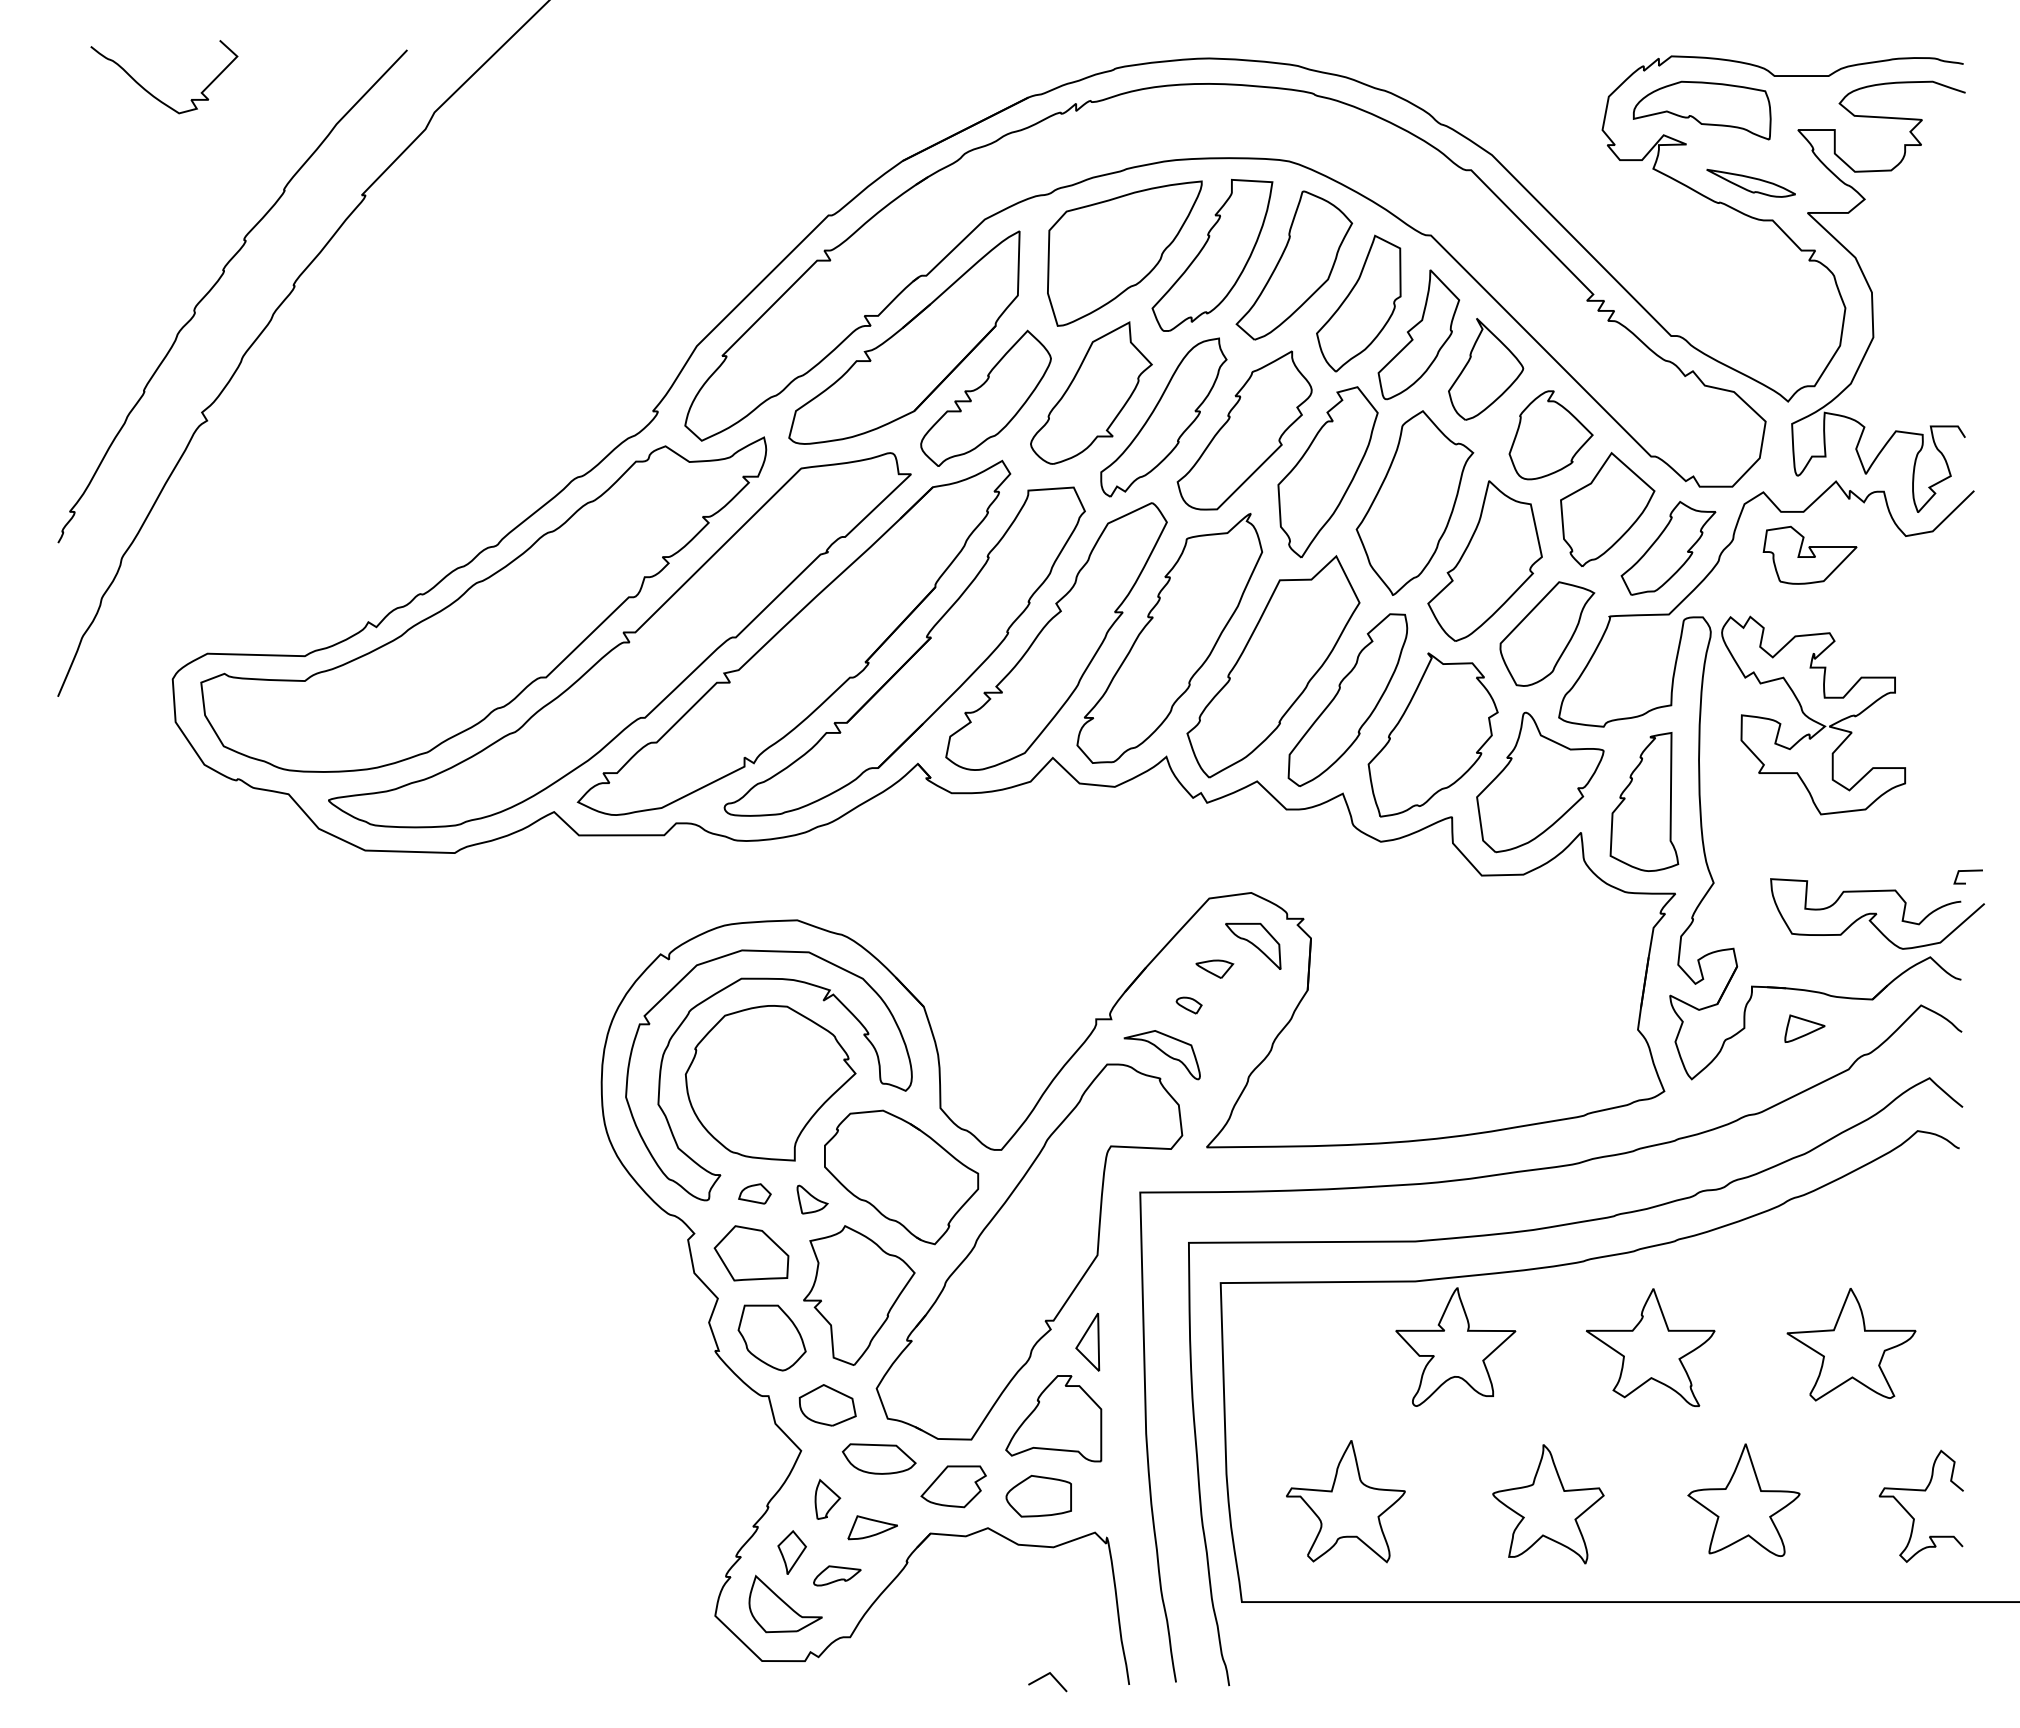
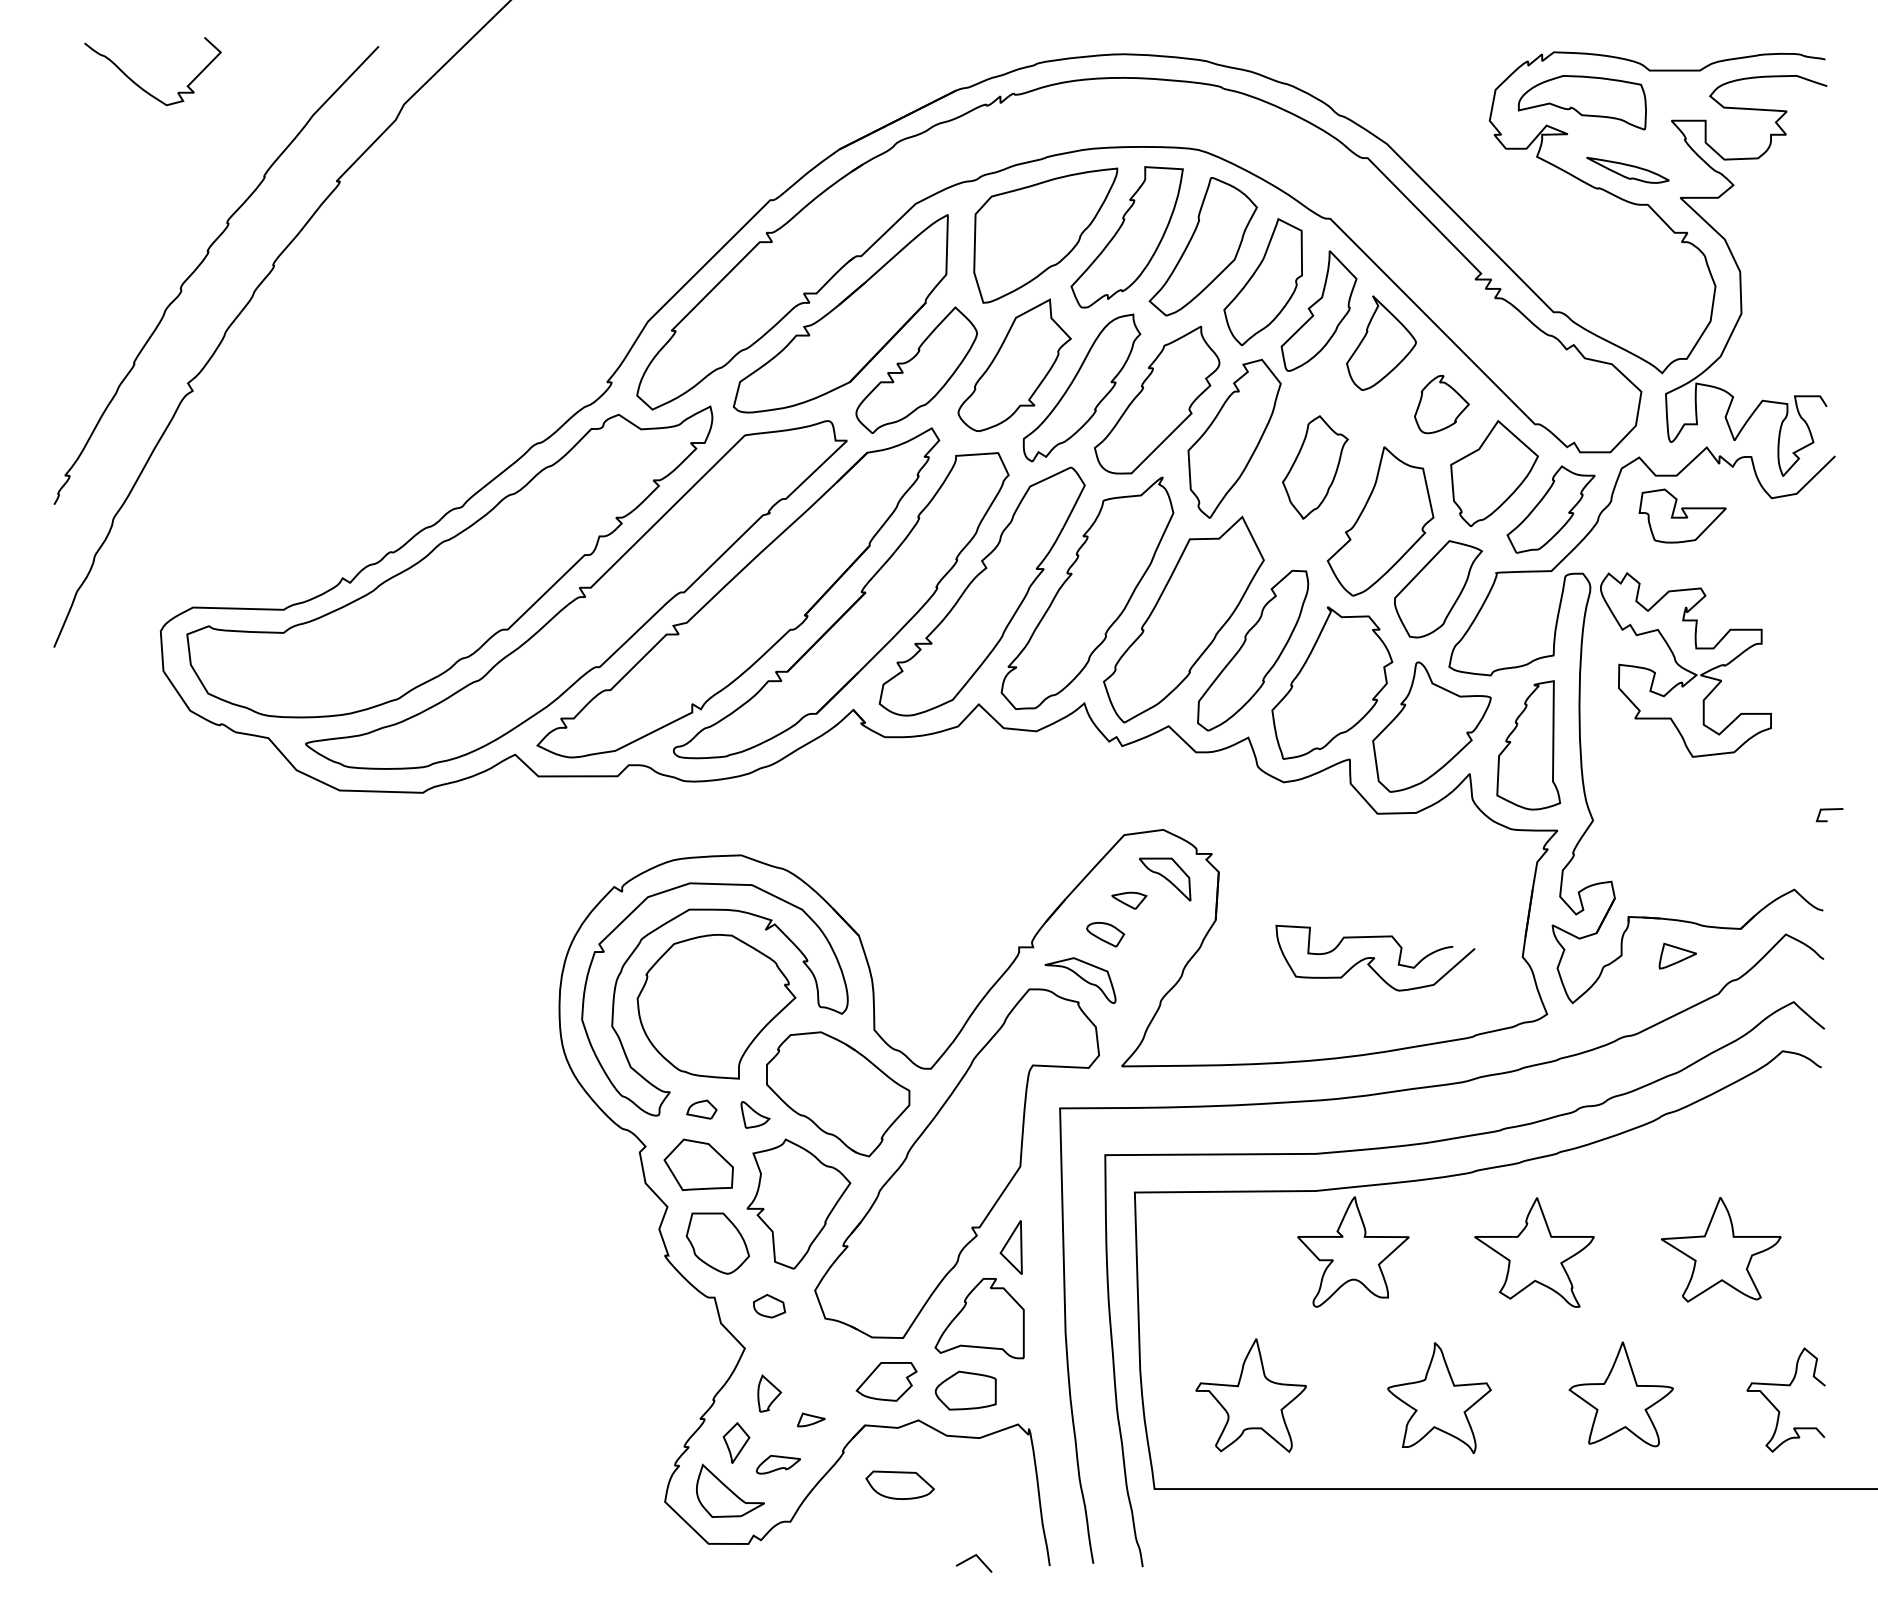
part: (1550, 435) -> (1441, 404), size x0.7
part: (1414, 502) -> (1314, 466), size x0.6
curve: (1876, 913) -> (1374, 957), moved
part: (1188, 1005) -> (1104, 934), size x1.6
part: (827, 1405) -> (769, 1306), size x0.6
part: (878, 1458) -> (899, 1484), moved
part: (872, 1527) -> (811, 1419), size x0.6

